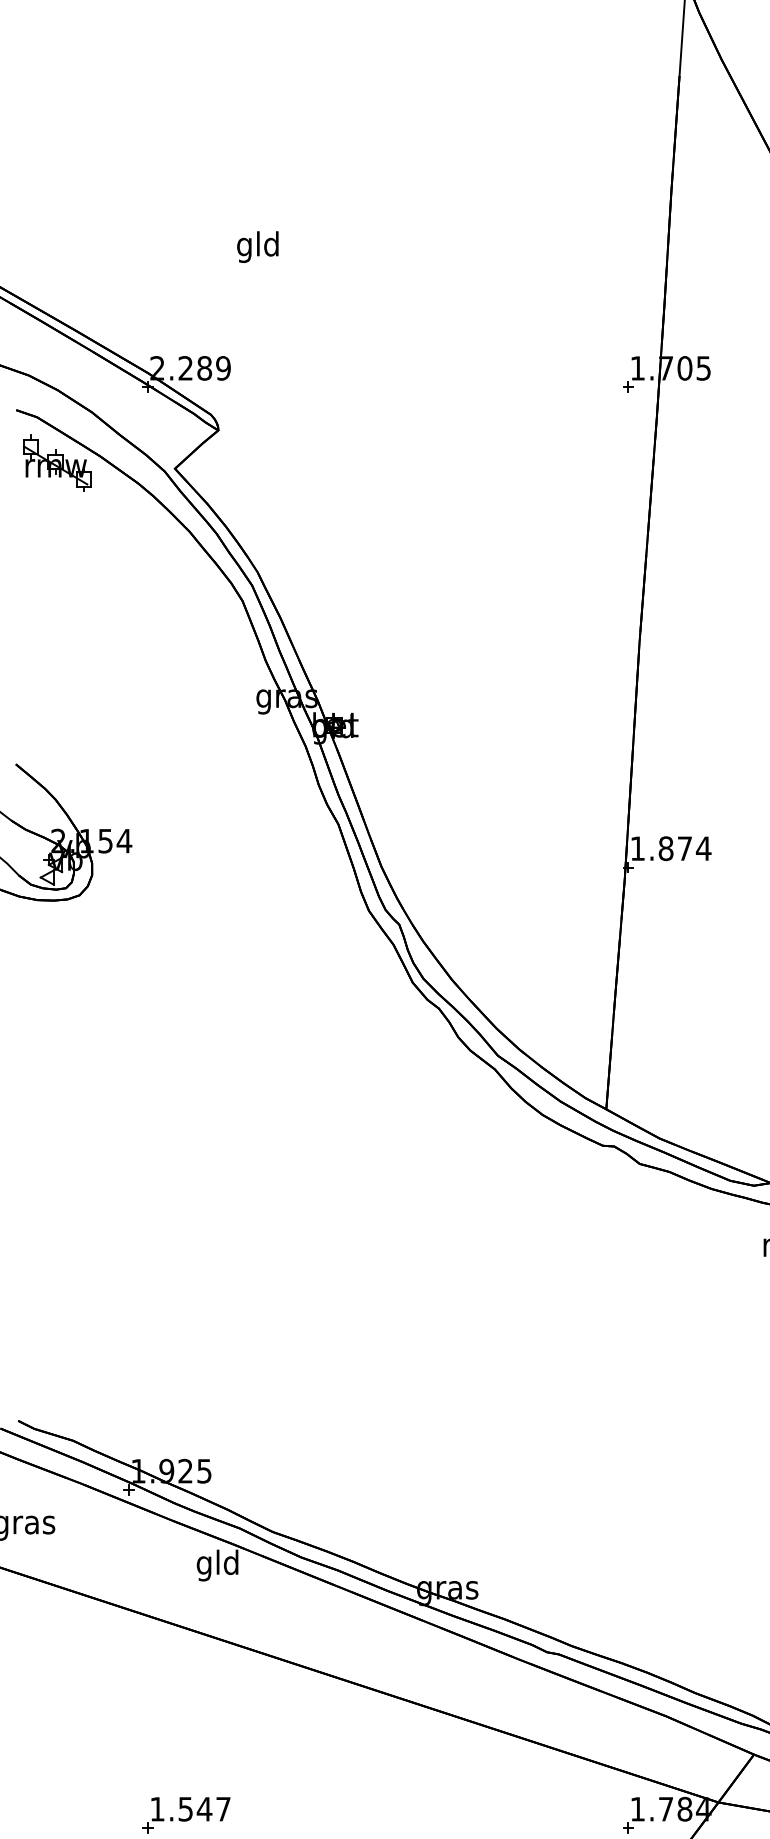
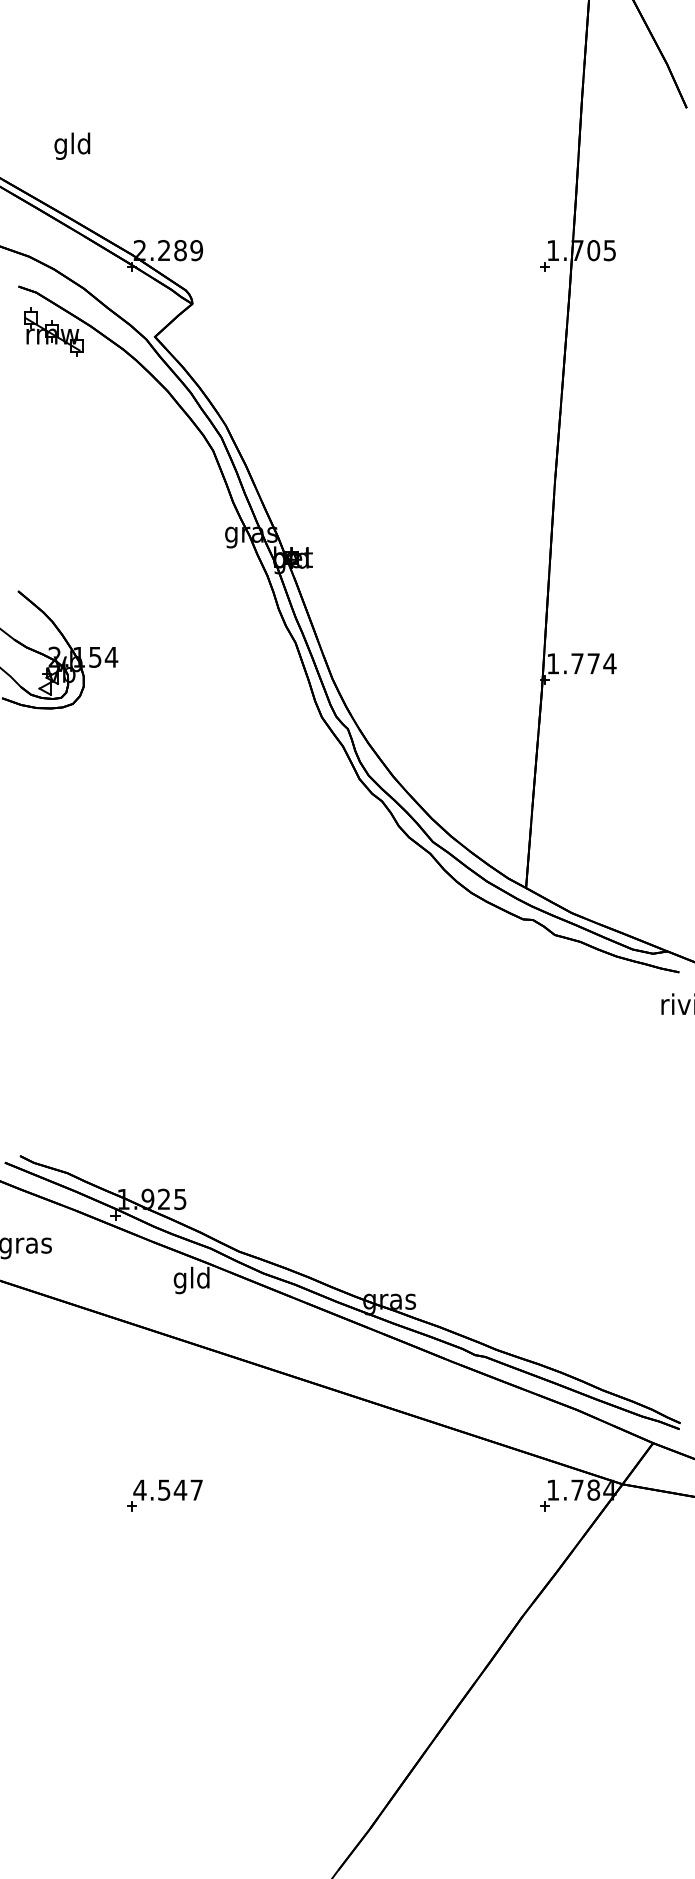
text: (258, 246) -> (72, 145), moved
text: (666, 848) -> (577, 663), 1.874 -> 1.774
text: (156, 1808) -> (139, 1489), 1.547 -> 4.547

